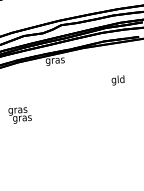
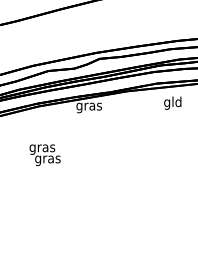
text: (117, 79) -> (172, 102), moved
text: (19, 115) -> (44, 154), moved

